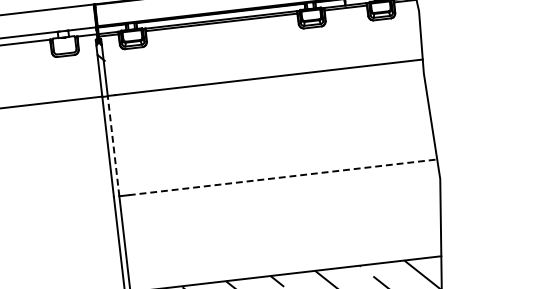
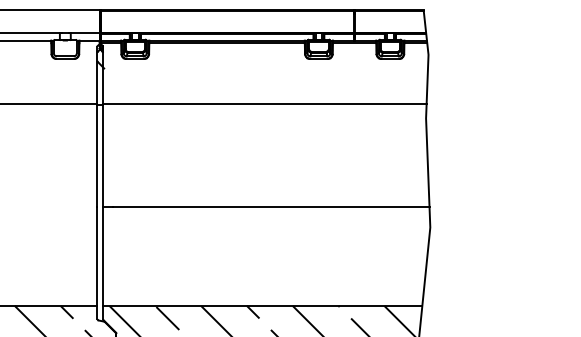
line: (113, 145) -> (103, 155), dashed -> solid
line: (283, 177) -> (271, 207), dashed -> solid

